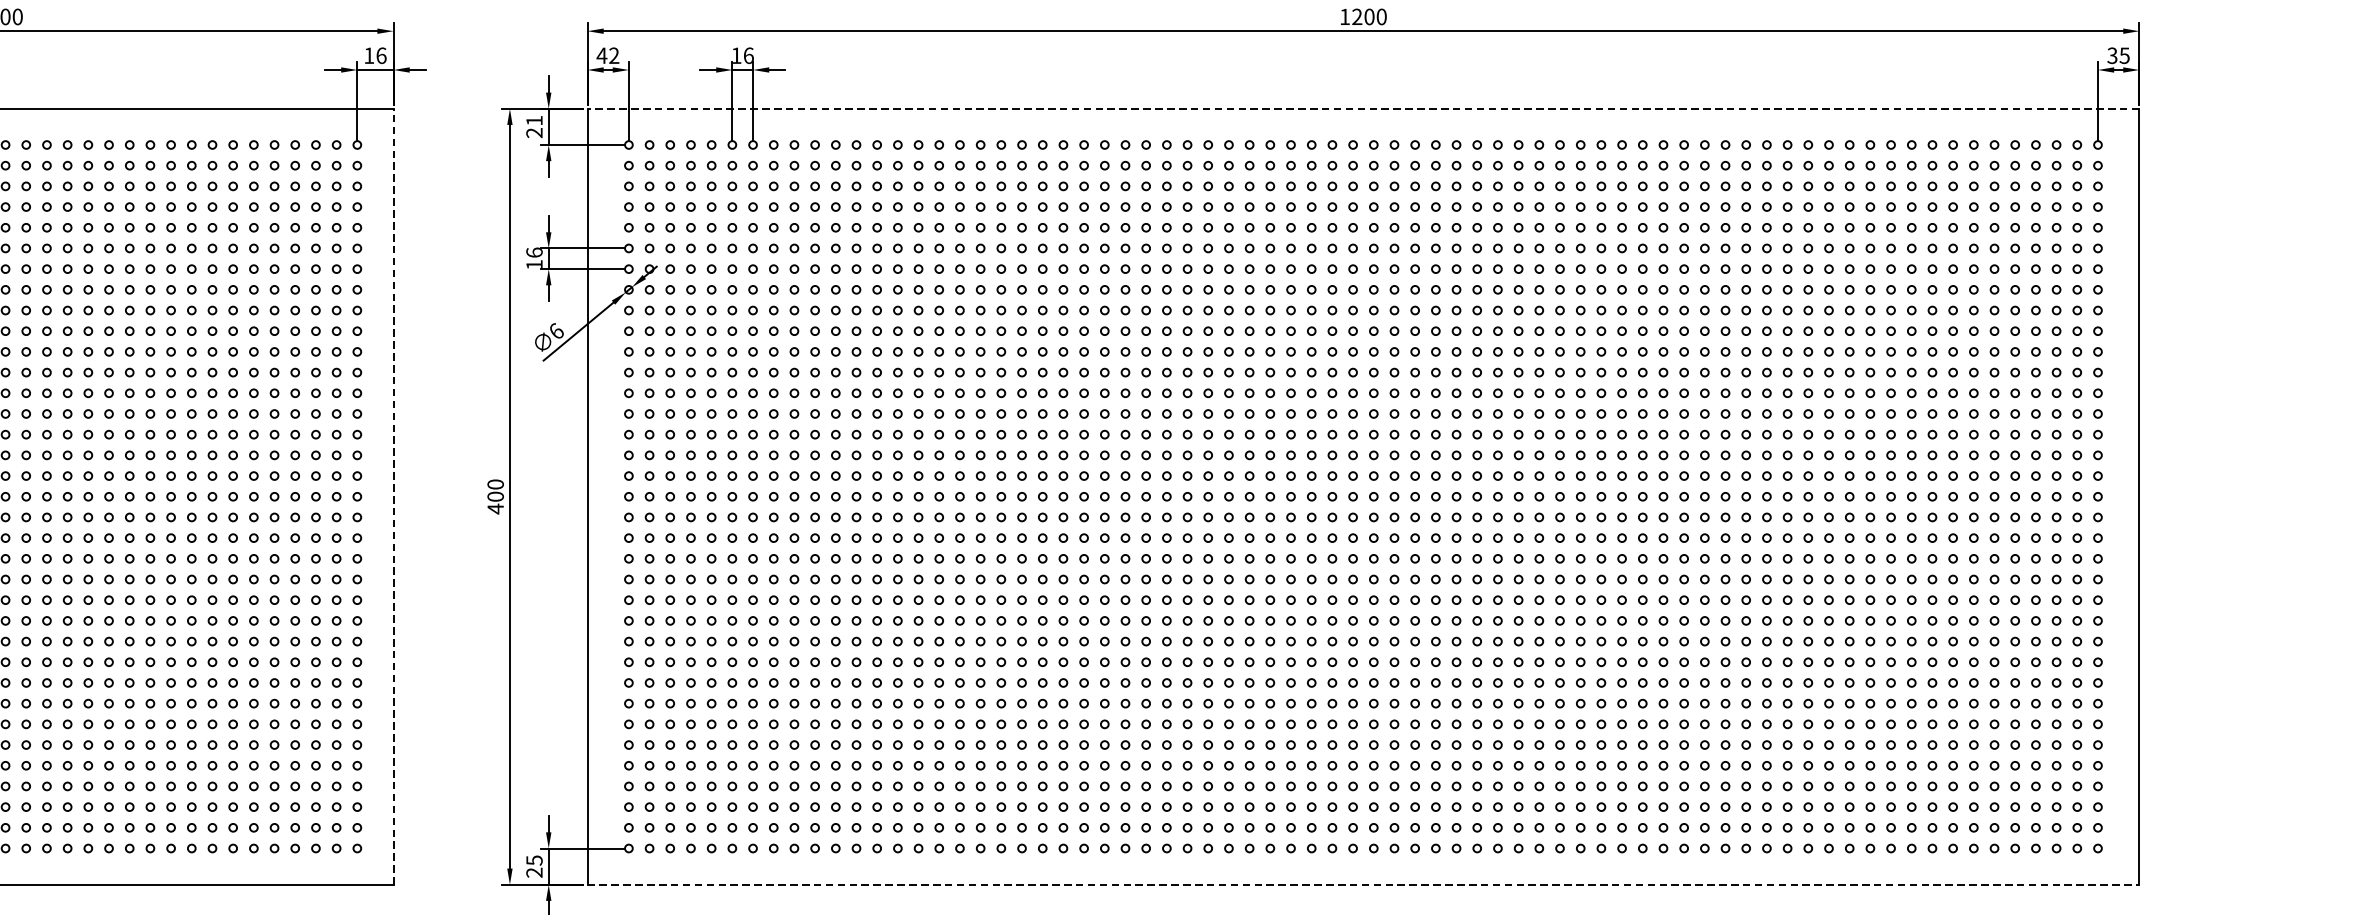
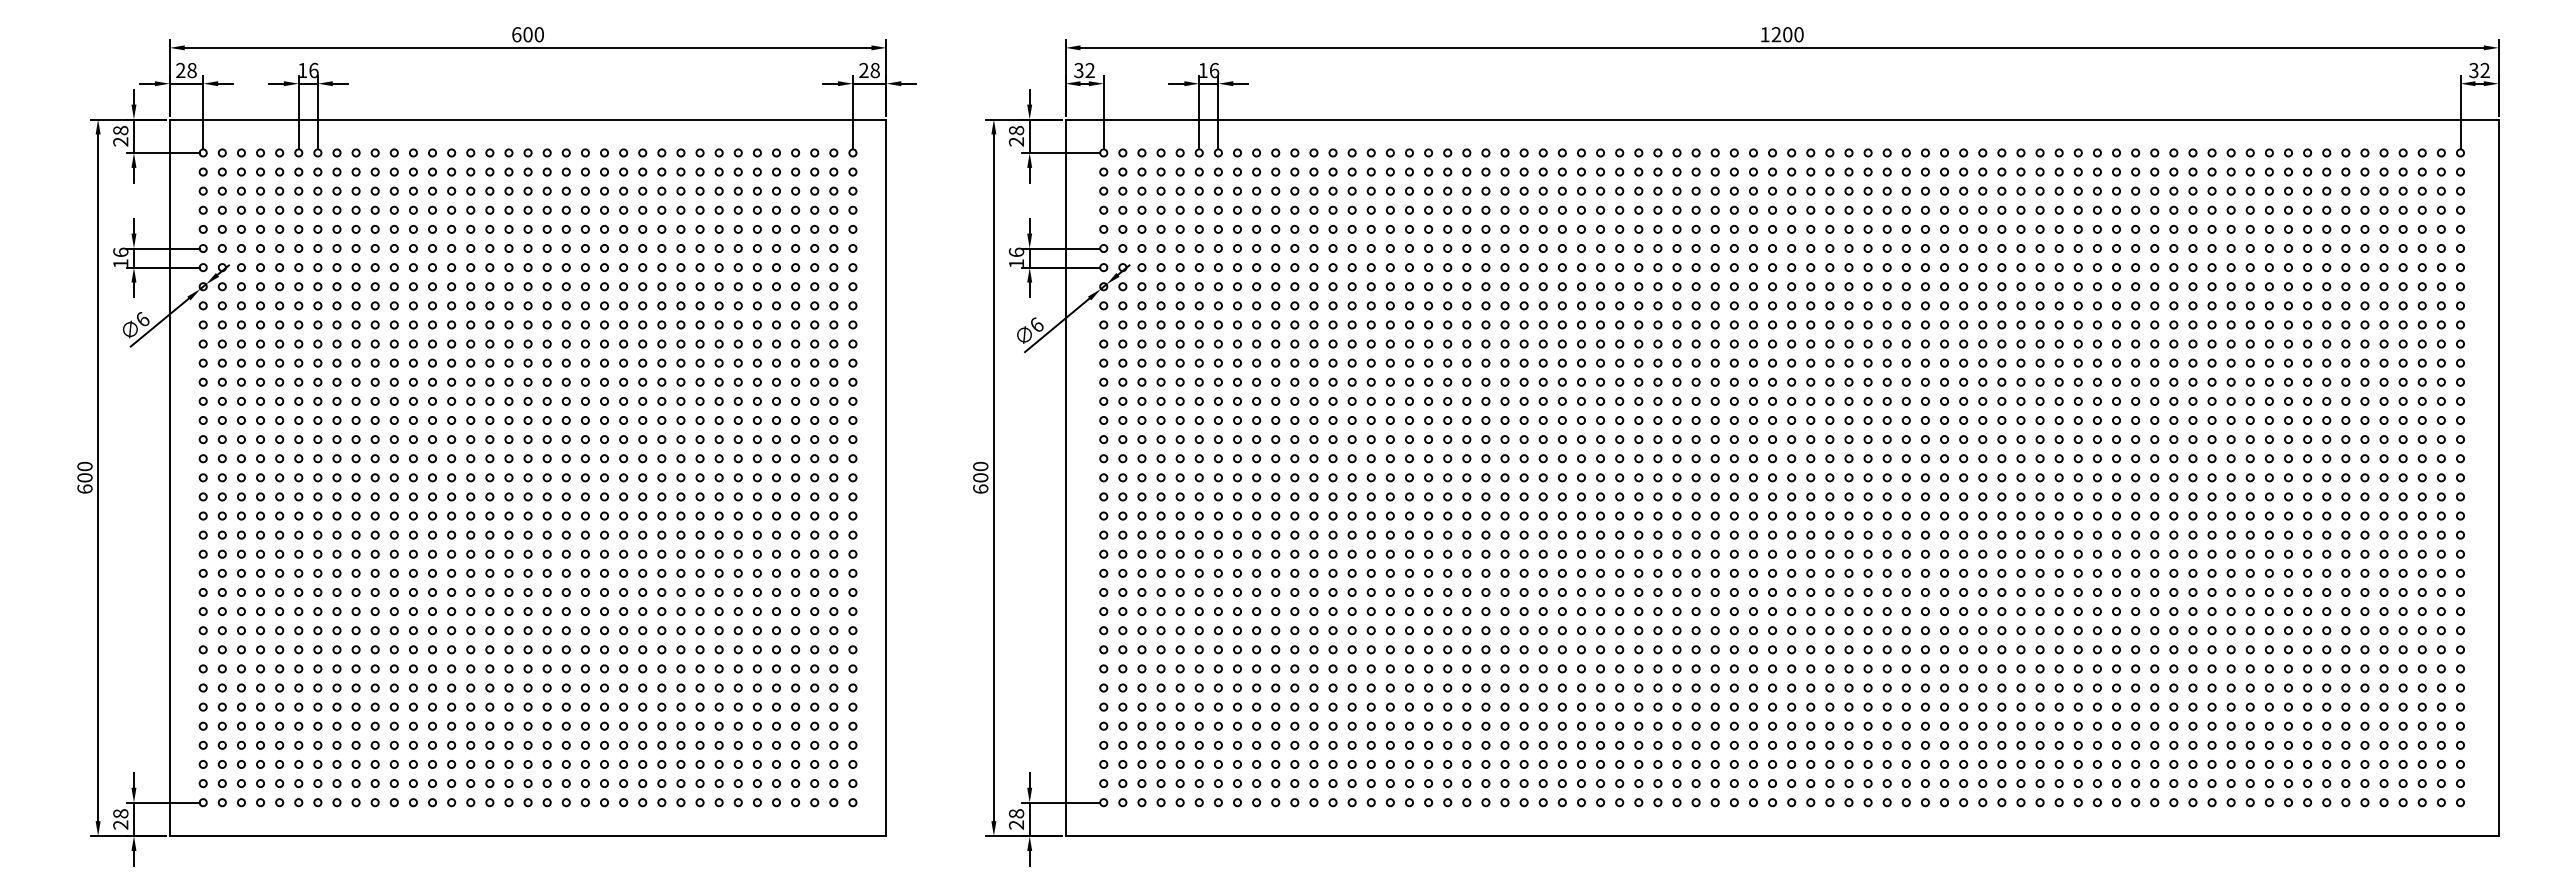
text: (375, 55) -> (869, 70), 16 -> 28
text: (601, 55) -> (1078, 70), 42 -> 32
text: (2123, 55) -> (2484, 70), 35 -> 32
line: (1363, 108) -> (1782, 119), dashed -> solid
text: (534, 120) -> (1016, 130), 21 -> 28
line: (393, 496) -> (886, 477), dashed -> solid
text: (495, 509) -> (980, 489), 400 -> 600
text: (534, 860) -> (1016, 813), 25 -> 28
line: (1363, 885) -> (1782, 836), dashed -> solid

